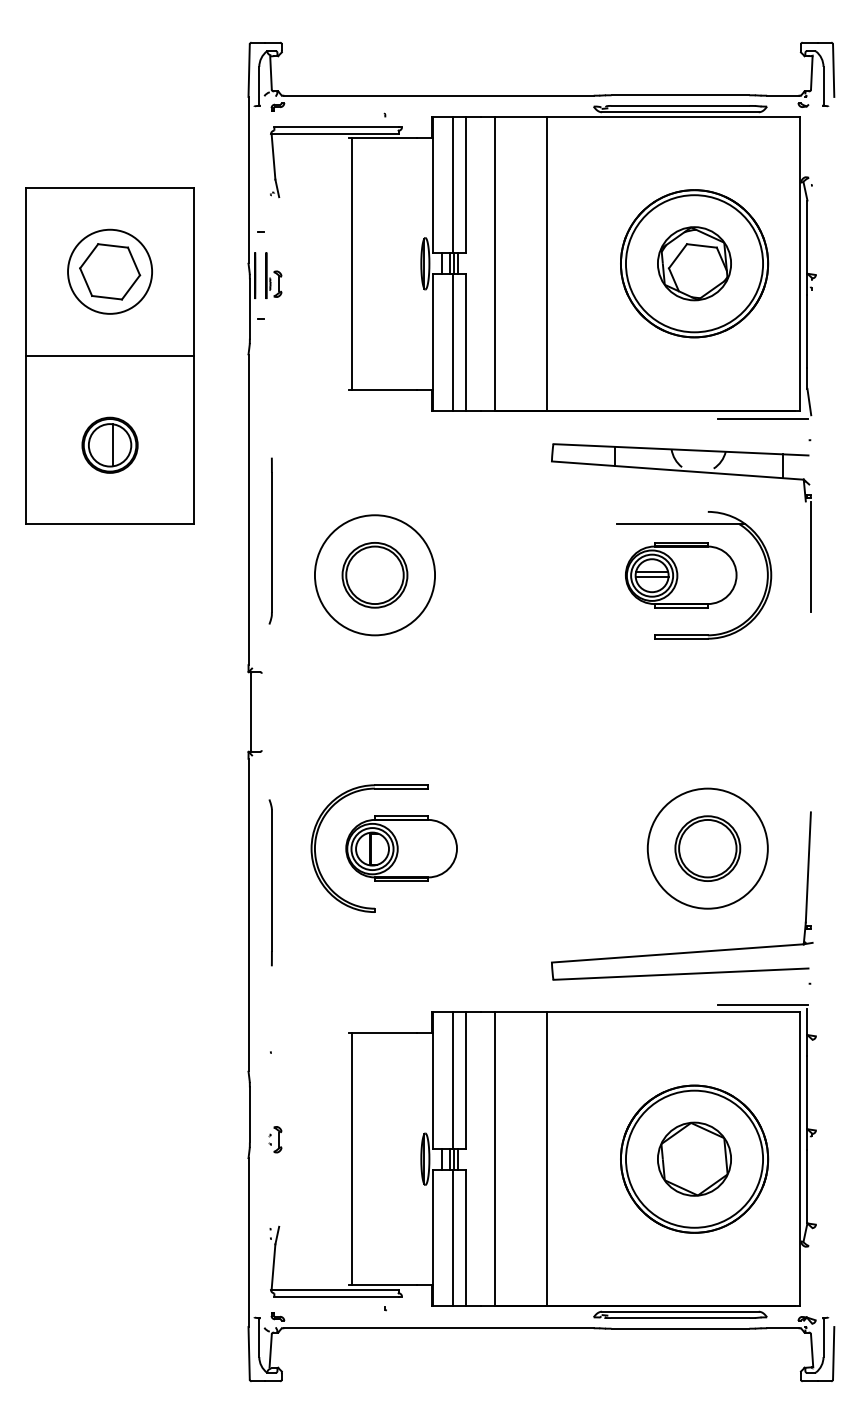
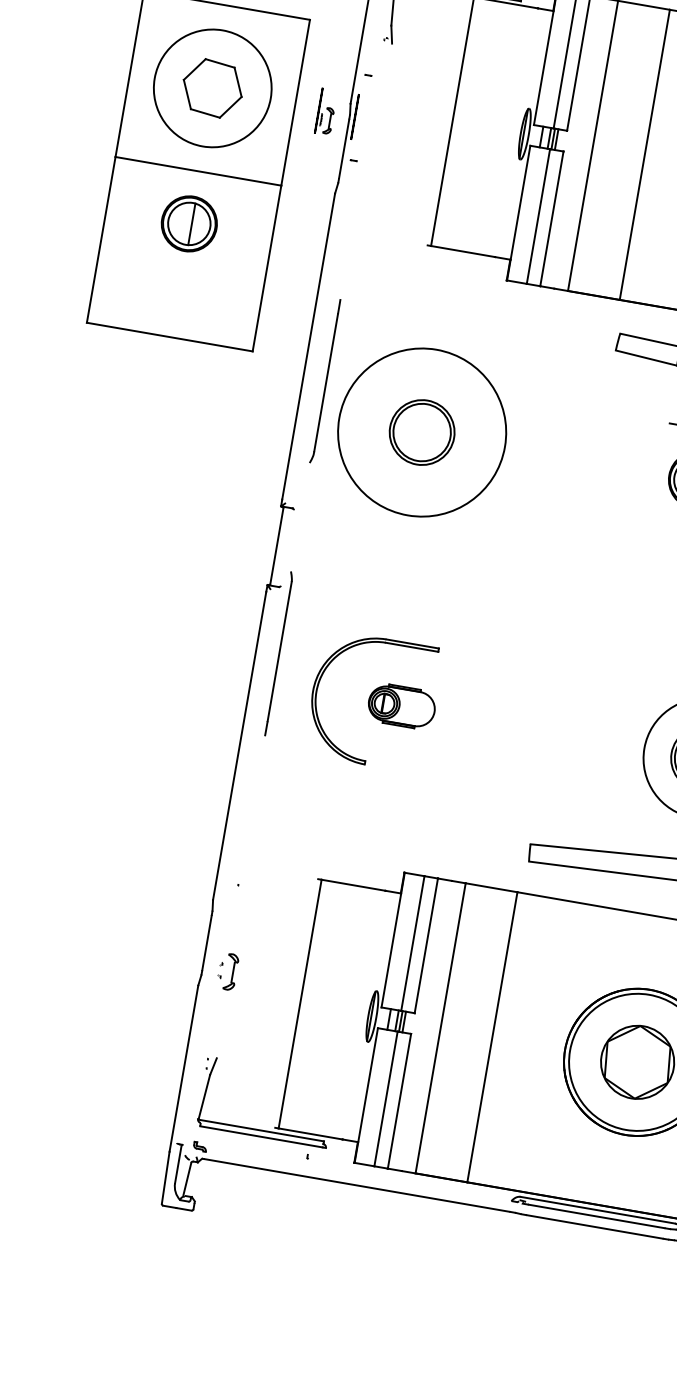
circle: (110, 271) -> (213, 88), size x1.4
part: (273, 275) -> (325, 111), moved
part: (109, 444) -> (188, 223), moved
circle: (374, 575) -> (421, 432), size x1.4
part: (401, 848) -> (401, 706), size x0.6
part: (270, 882) -> (277, 653), moved
part: (275, 1139) -> (228, 971), size x1.4

